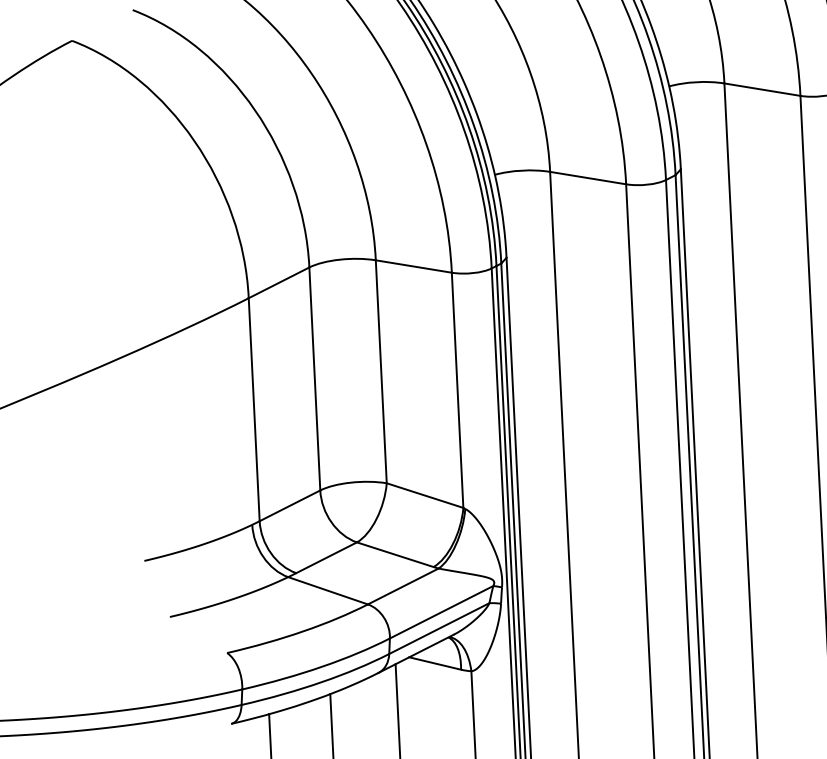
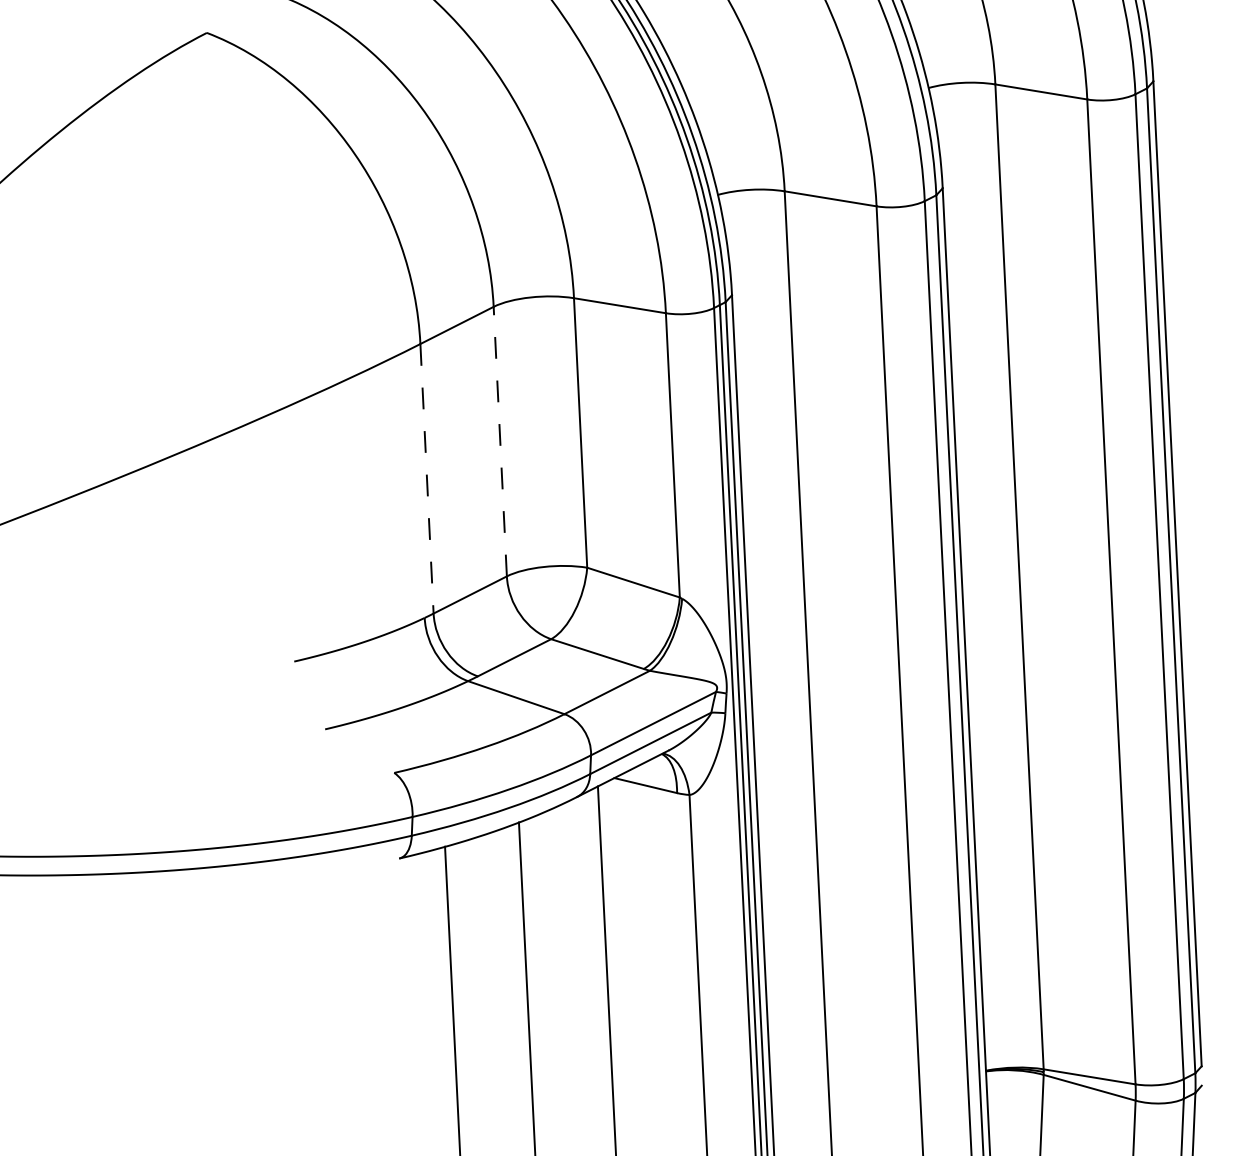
line: (315, 378) -> (500, 441), solid -> dashed
line: (254, 409) -> (427, 478), solid -> dashed

